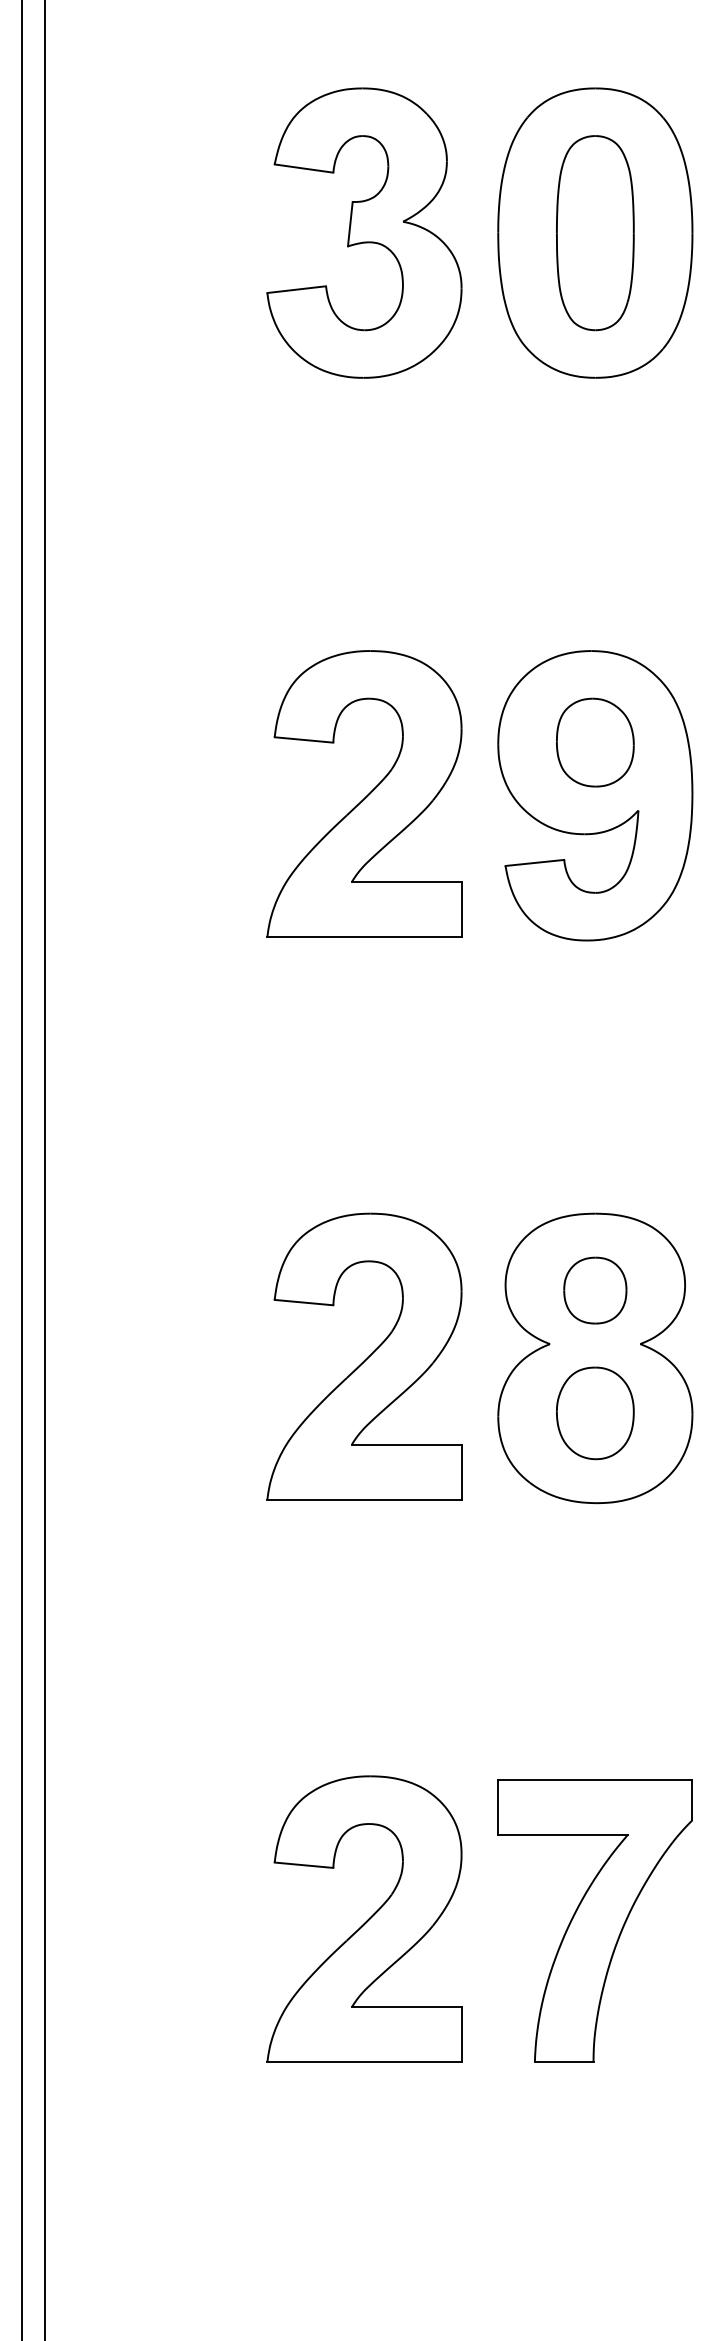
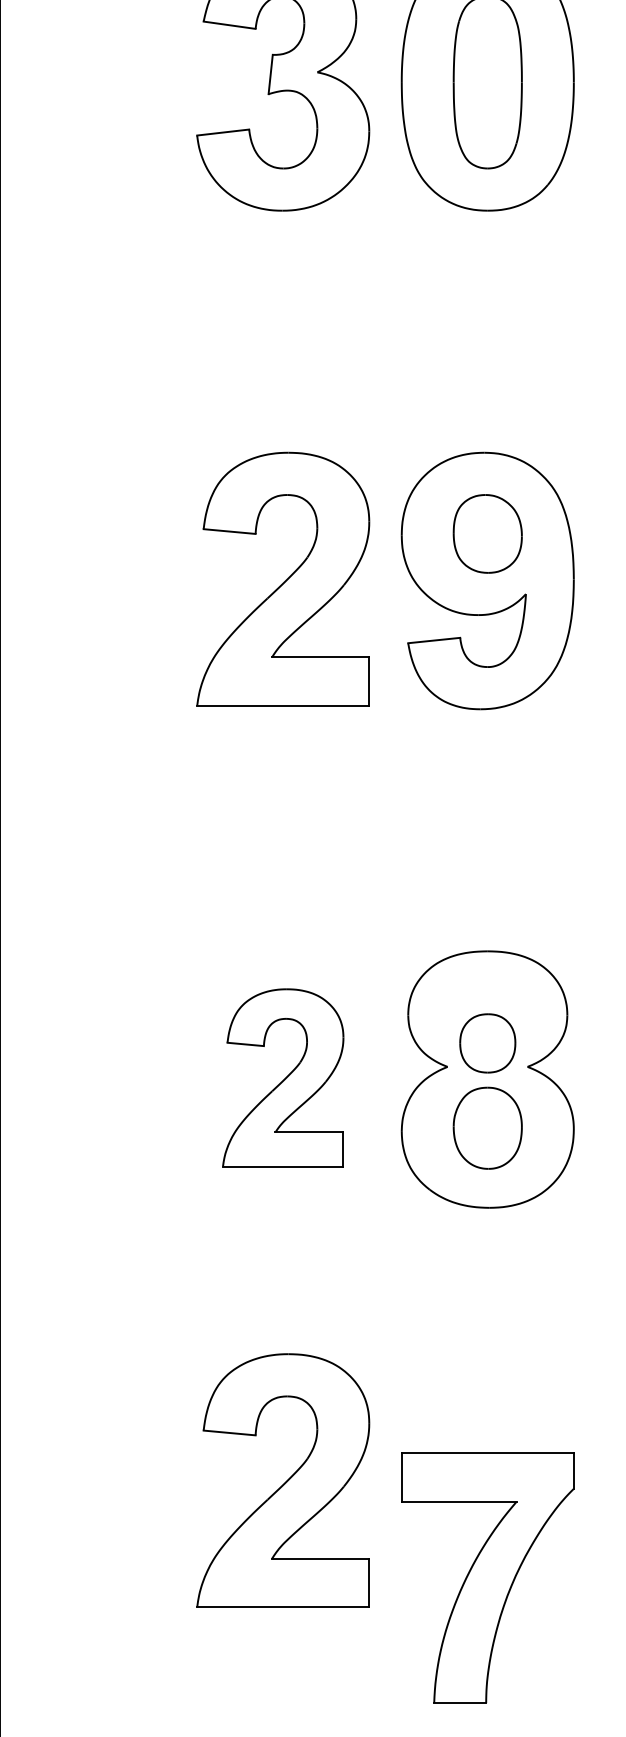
part: (595, 1290) -> (487, 1043), moved
part: (364, 1356) -> (283, 1077), size x0.7
part: (364, 1918) -> (283, 1480), moved

